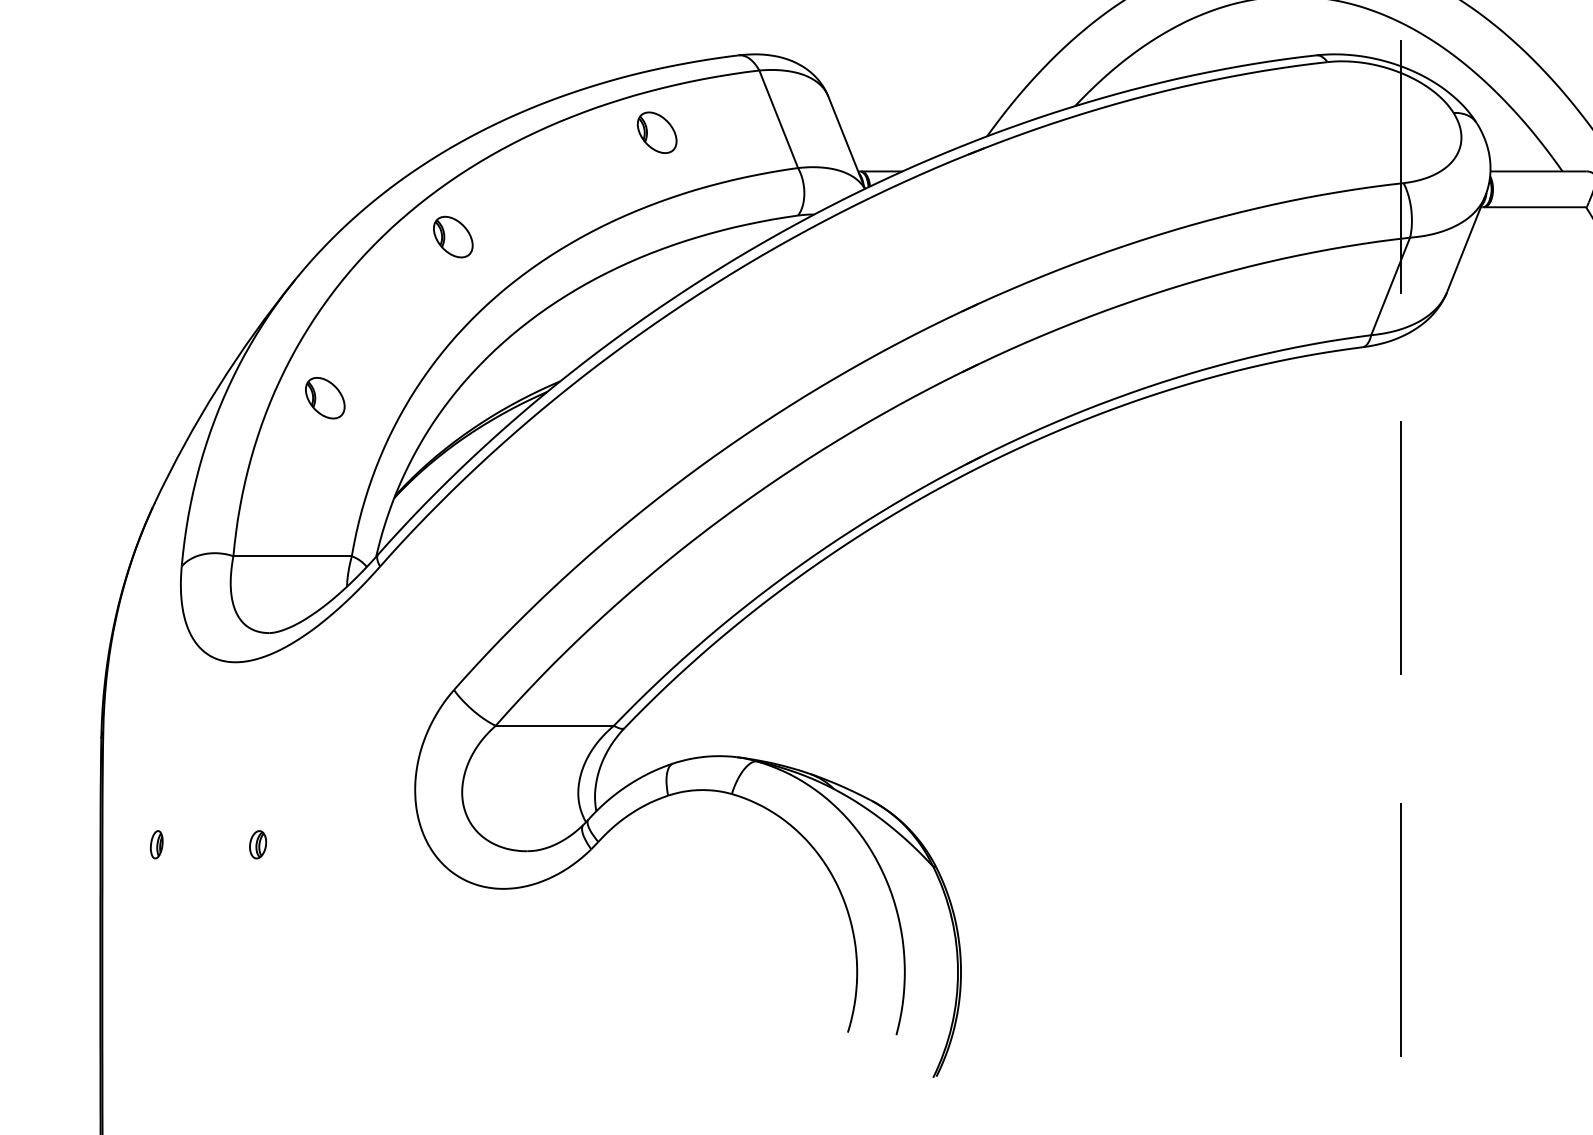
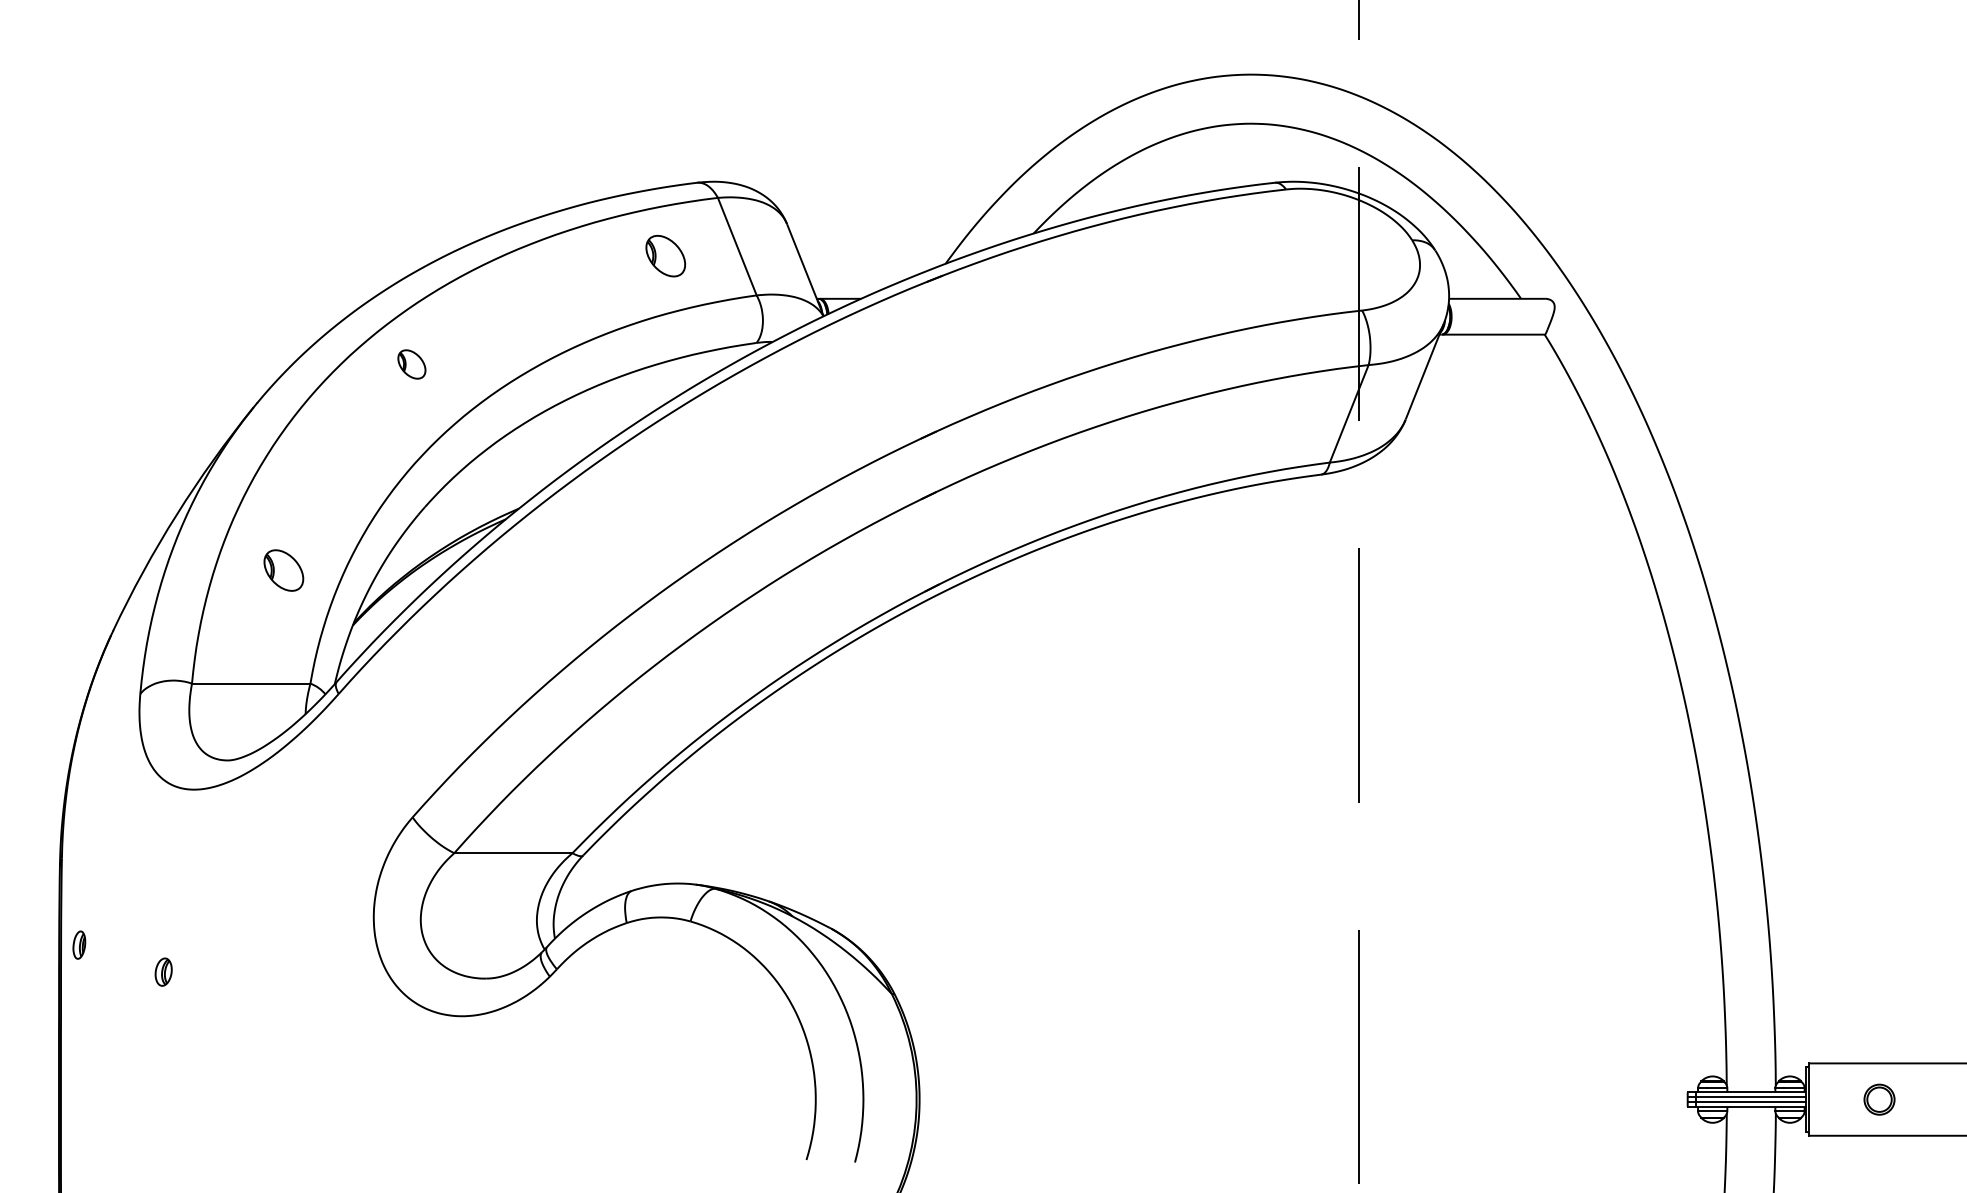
part: (656, 132) -> (665, 255), moved
part: (452, 237) -> (411, 364), size x0.7
part: (324, 398) -> (283, 570), moved
part: (156, 844) -> (79, 944), moved
part: (257, 844) -> (163, 971), moved

